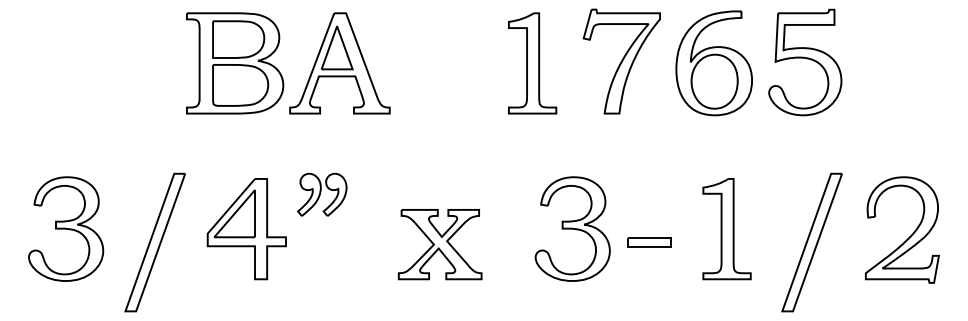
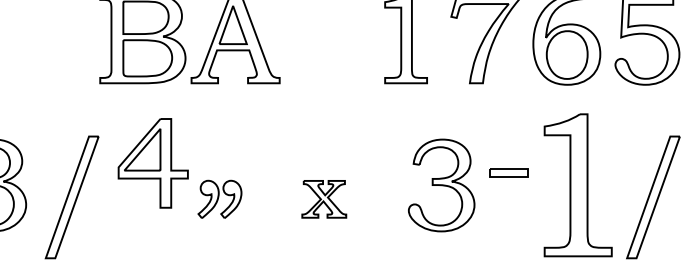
part: (322, 194) -> (220, 199), moved
part: (246, 229) -> (152, 163), moved
part: (726, 229) -> (577, 185), size x1.6
part: (649, 242) -> (509, 172), moved
part: (439, 244) -> (323, 199), size x0.6

